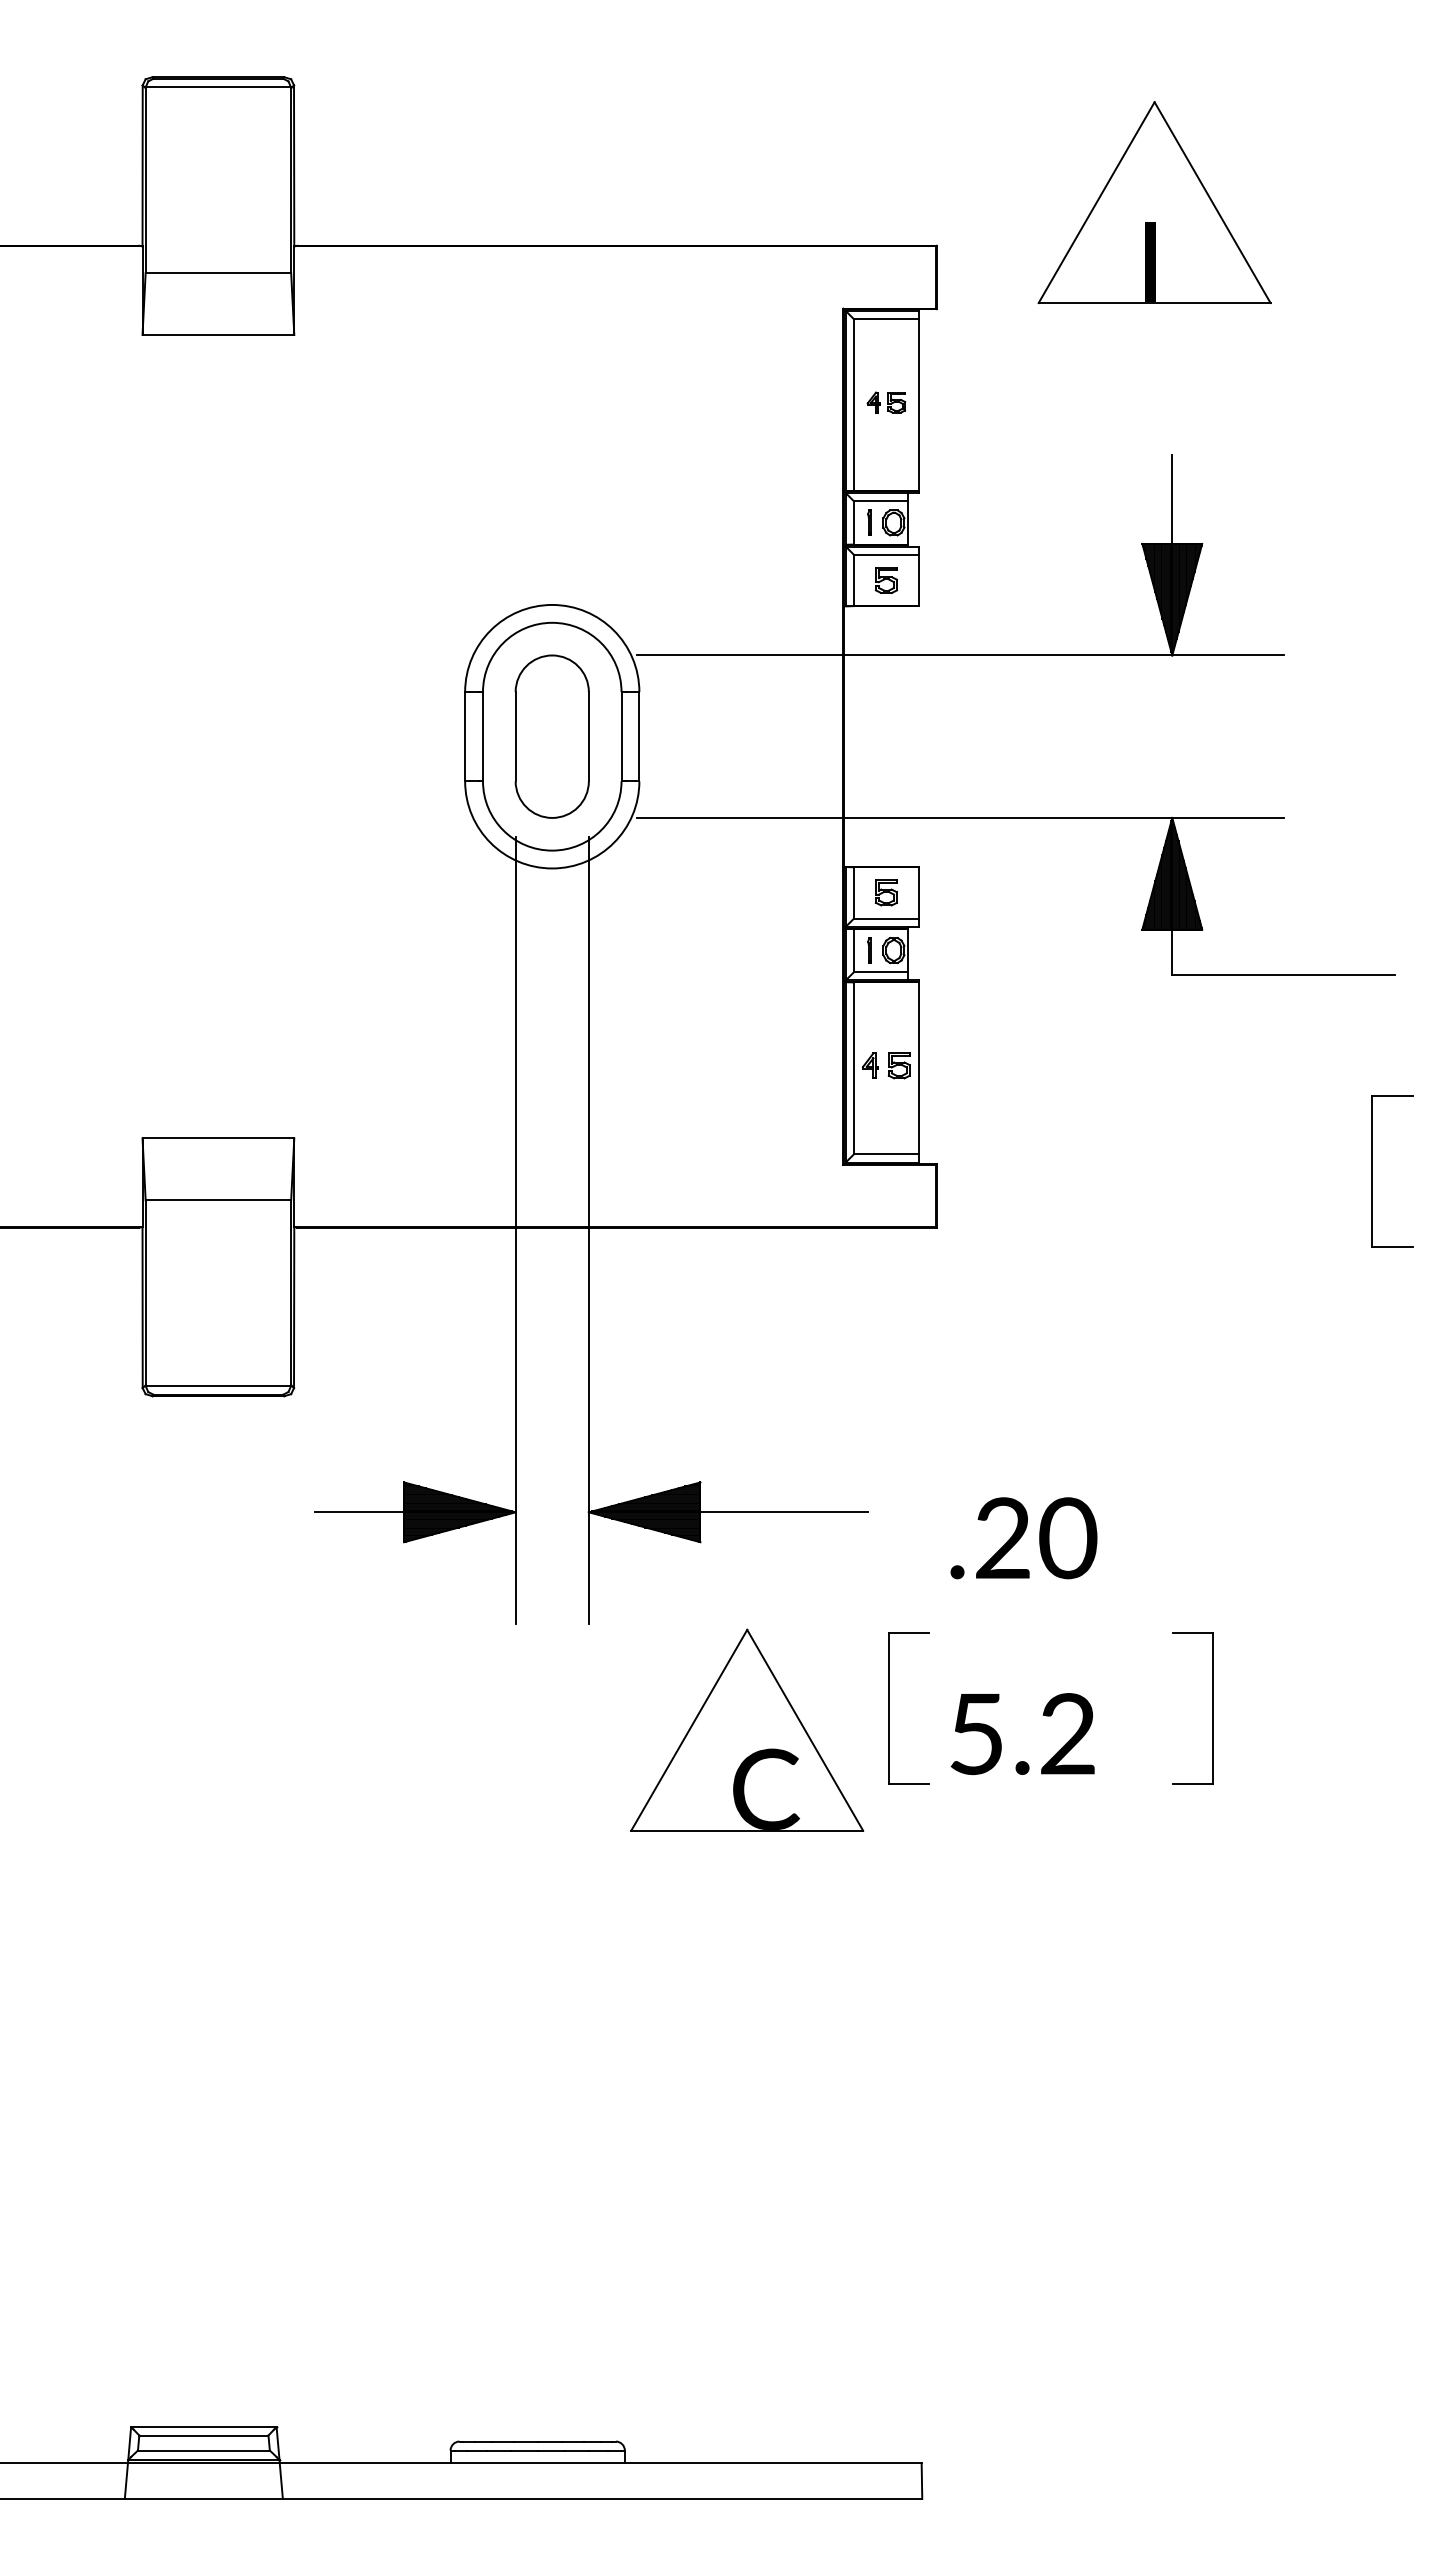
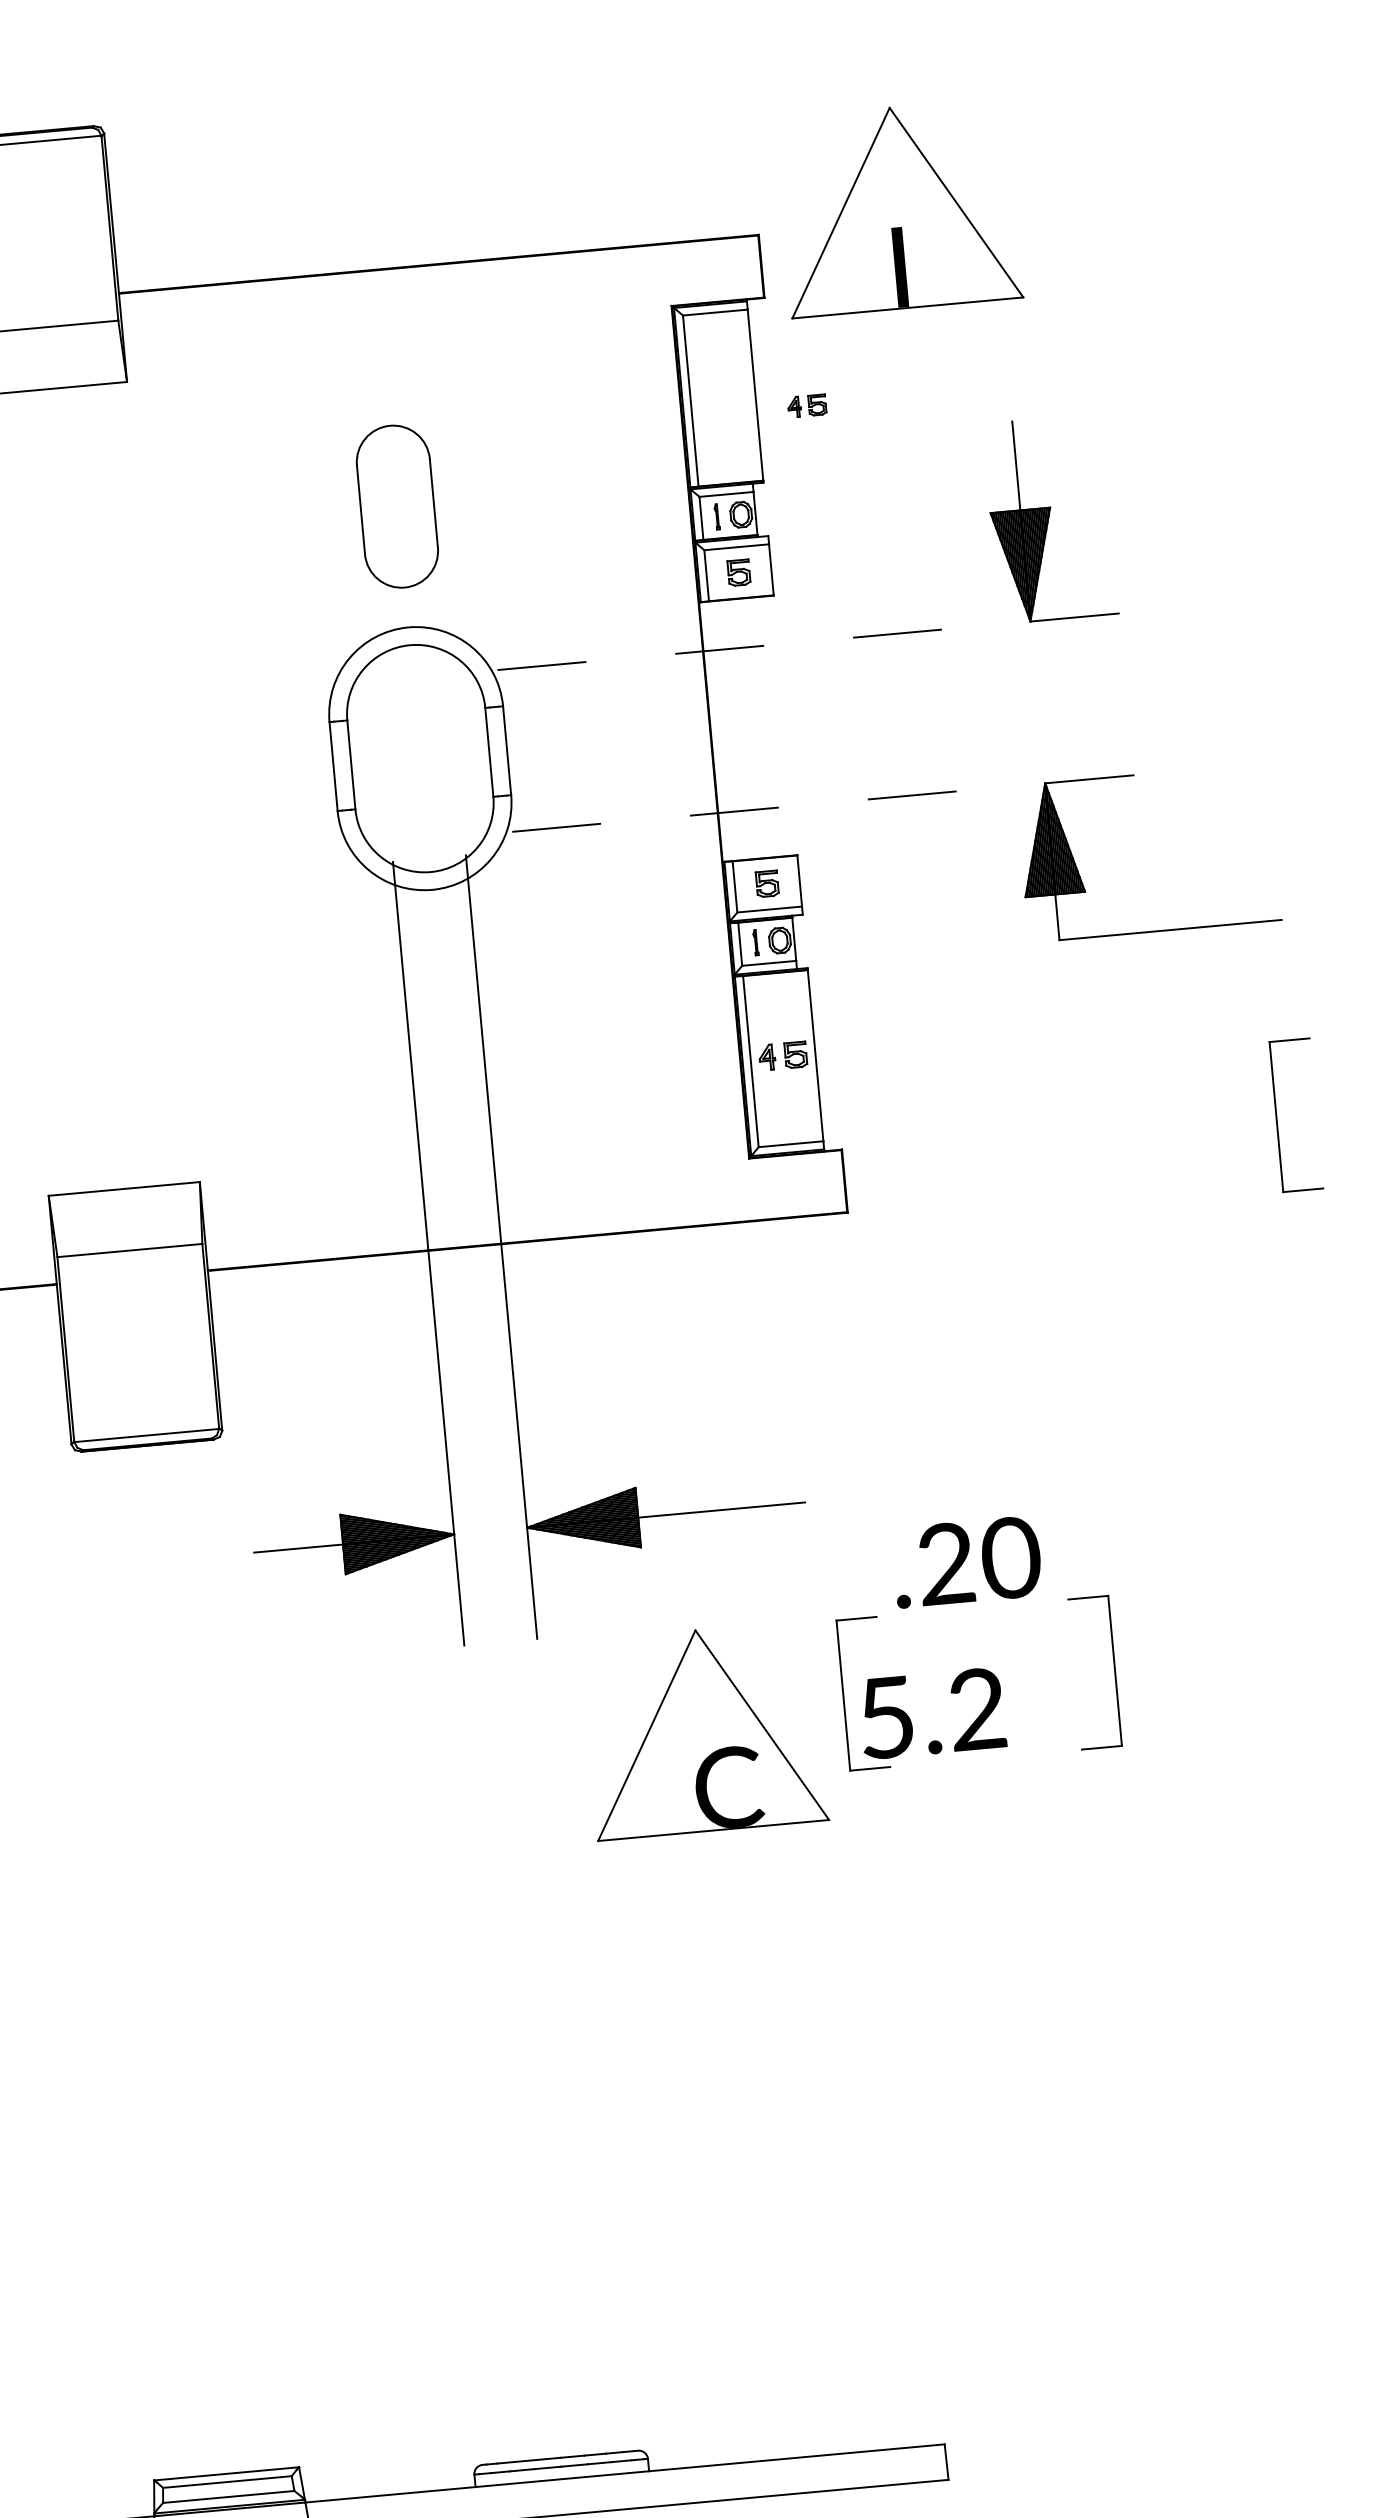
part: (1154, 202) -> (898, 207), moved
part: (886, 402) -> (807, 405), moved
line: (960, 655) -> (819, 640), solid -> dashed
part: (551, 736) -> (396, 506), moved
line: (960, 817) -> (834, 802), solid -> dashed
text: (1023, 1538) -> (966, 1562), moved
part: (1212, 1708) -> (1114, 1671), moved
text: (1022, 1733) -> (932, 1712), moved

